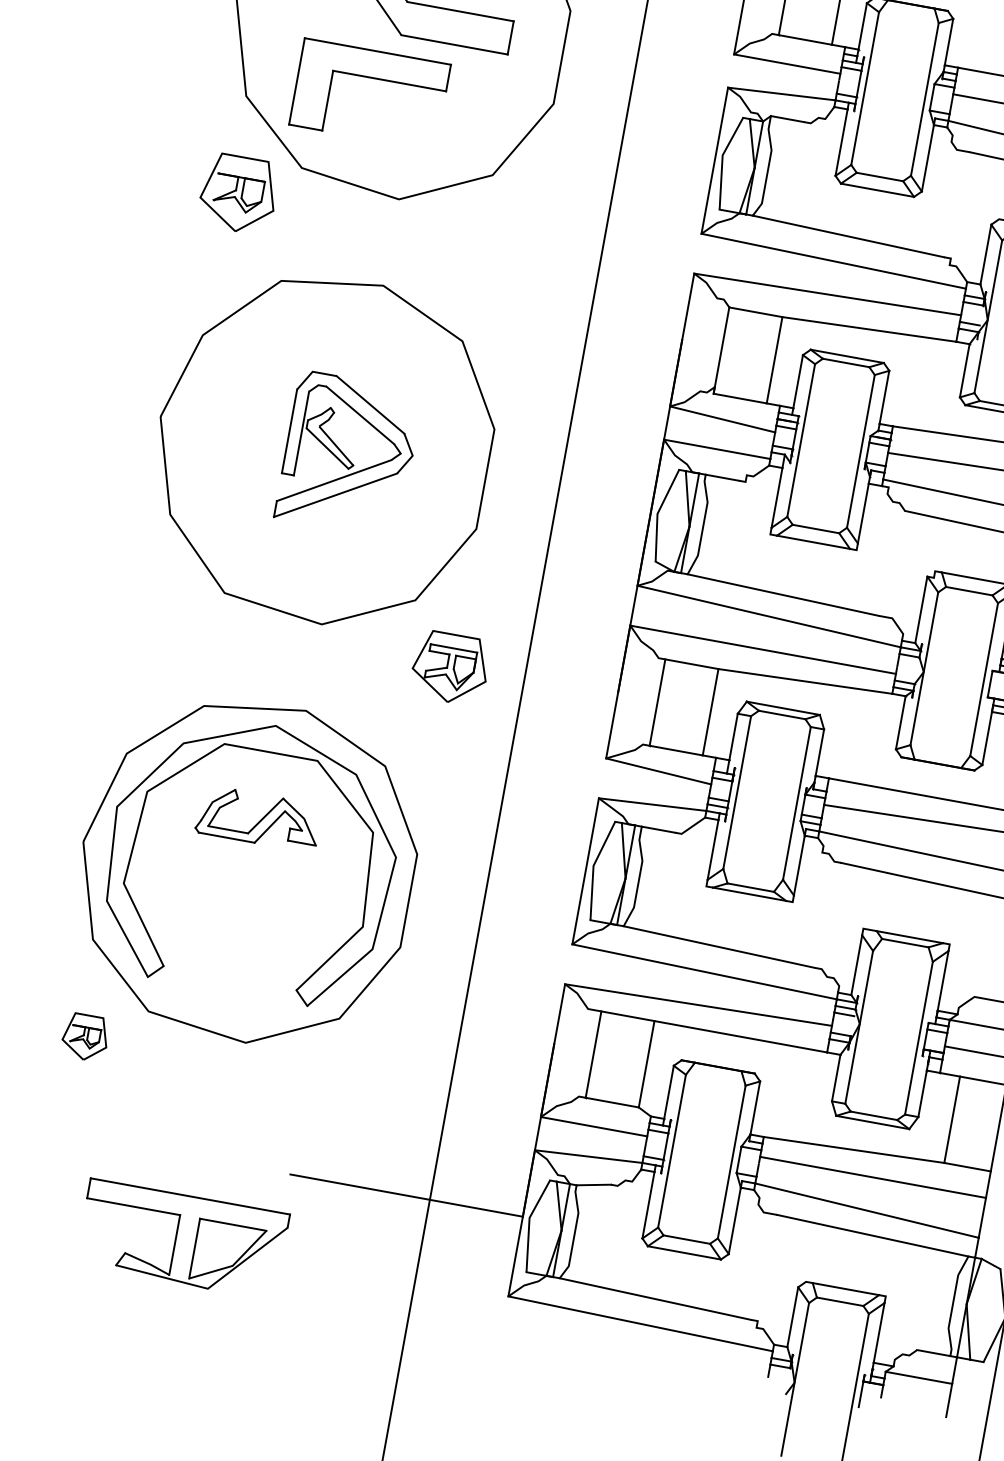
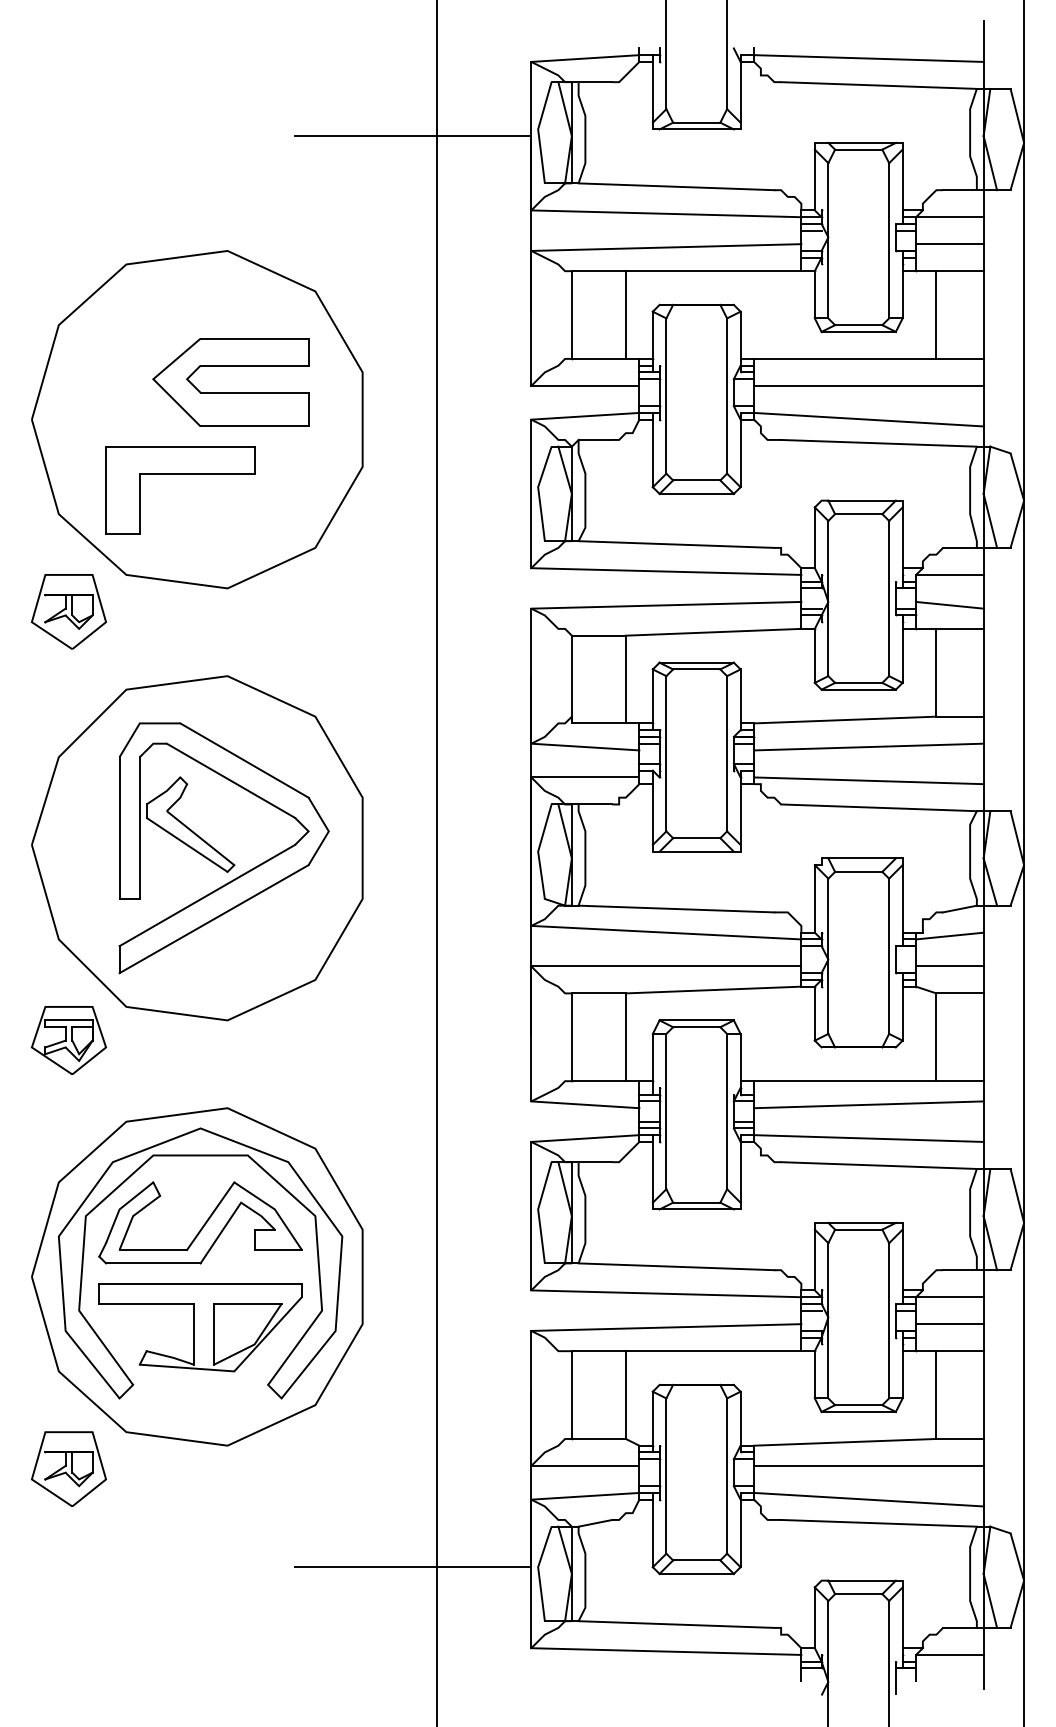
part: (348, 454) -> (223, 848), size x1.67
part: (449, 668) -> (68, 1040), moved
part: (258, 818) -> (200, 1222), size x1.67
part: (85, 1036) -> (68, 1468), size x1.67
part: (182, 1239) -> (200, 1327), moved

